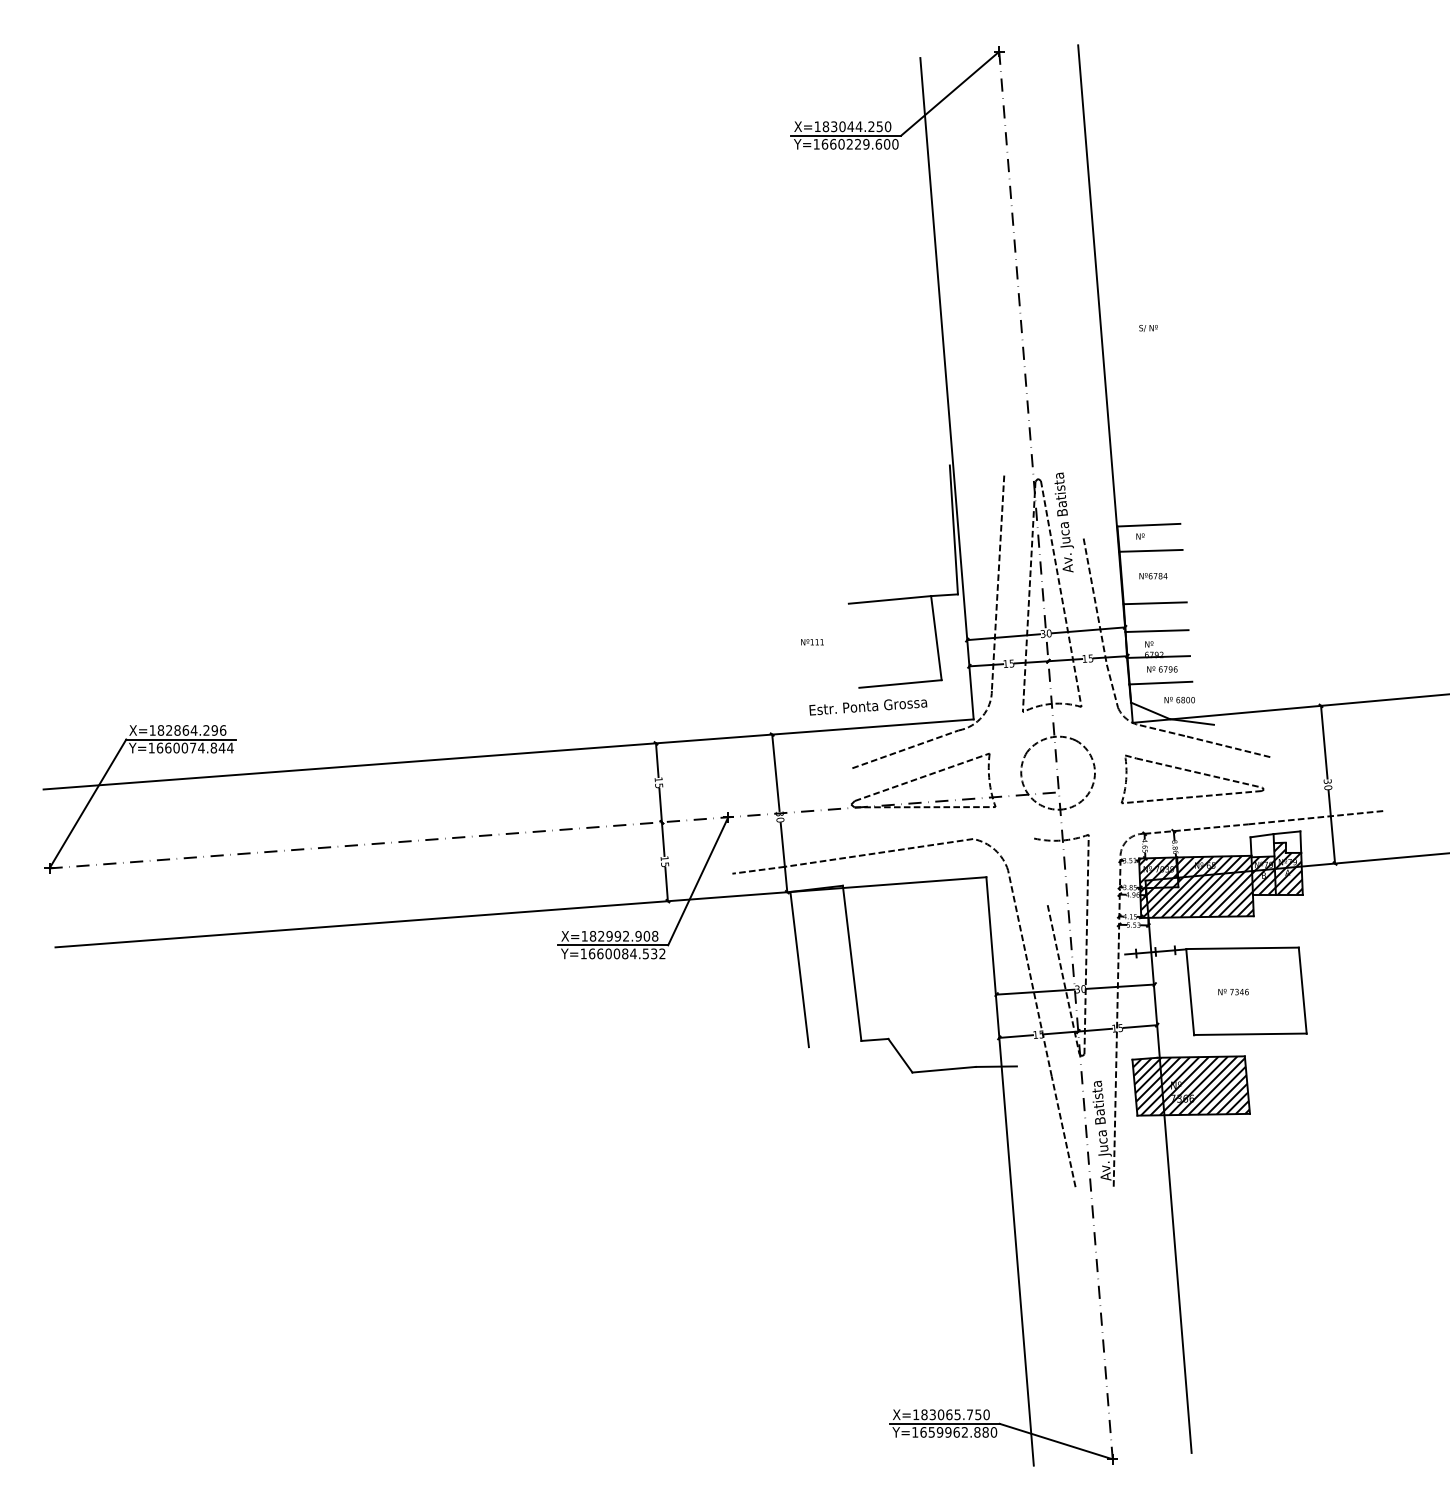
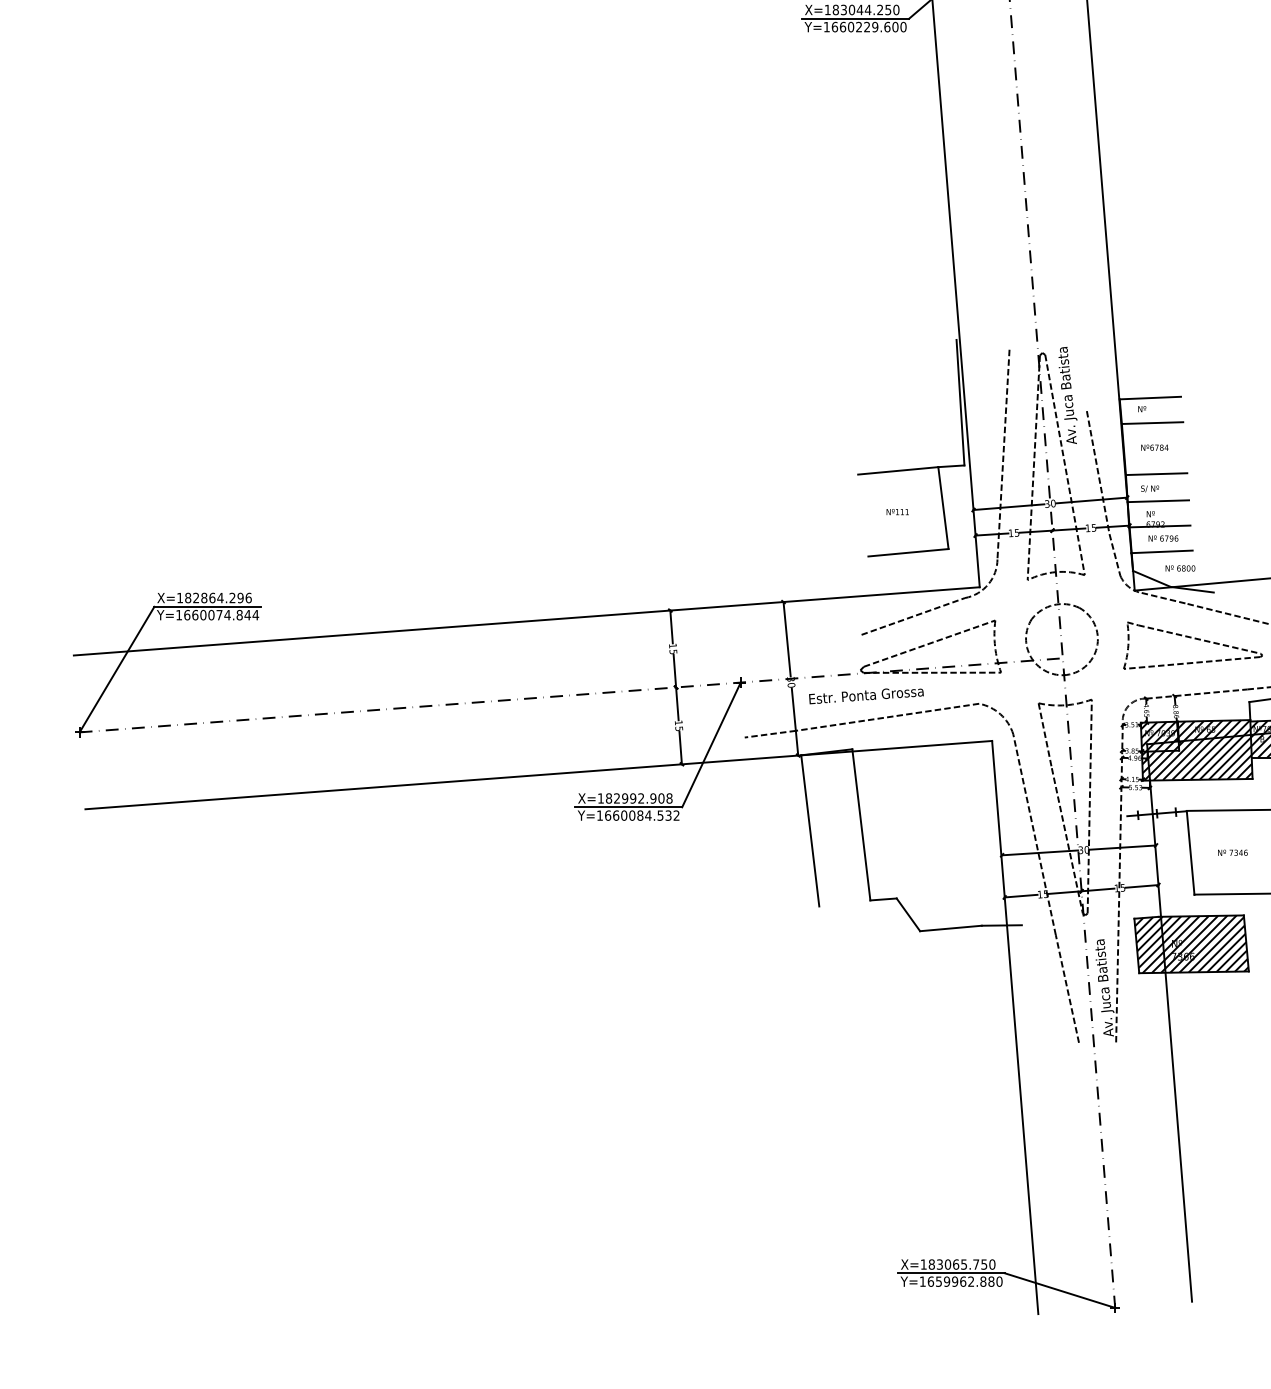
text: (1148, 328) -> (1150, 488), moved
text: (812, 642) -> (897, 512), moved
text: (868, 707) -> (866, 696), moved
line: (1040, 871) -> (1044, 735), added

